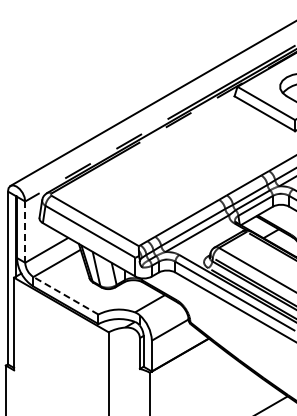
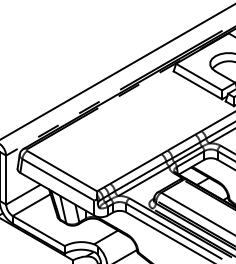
line: (25, 232) -> (6, 180), dashed -> solid
line: (65, 295) -> (38, 230), dashed -> solid

